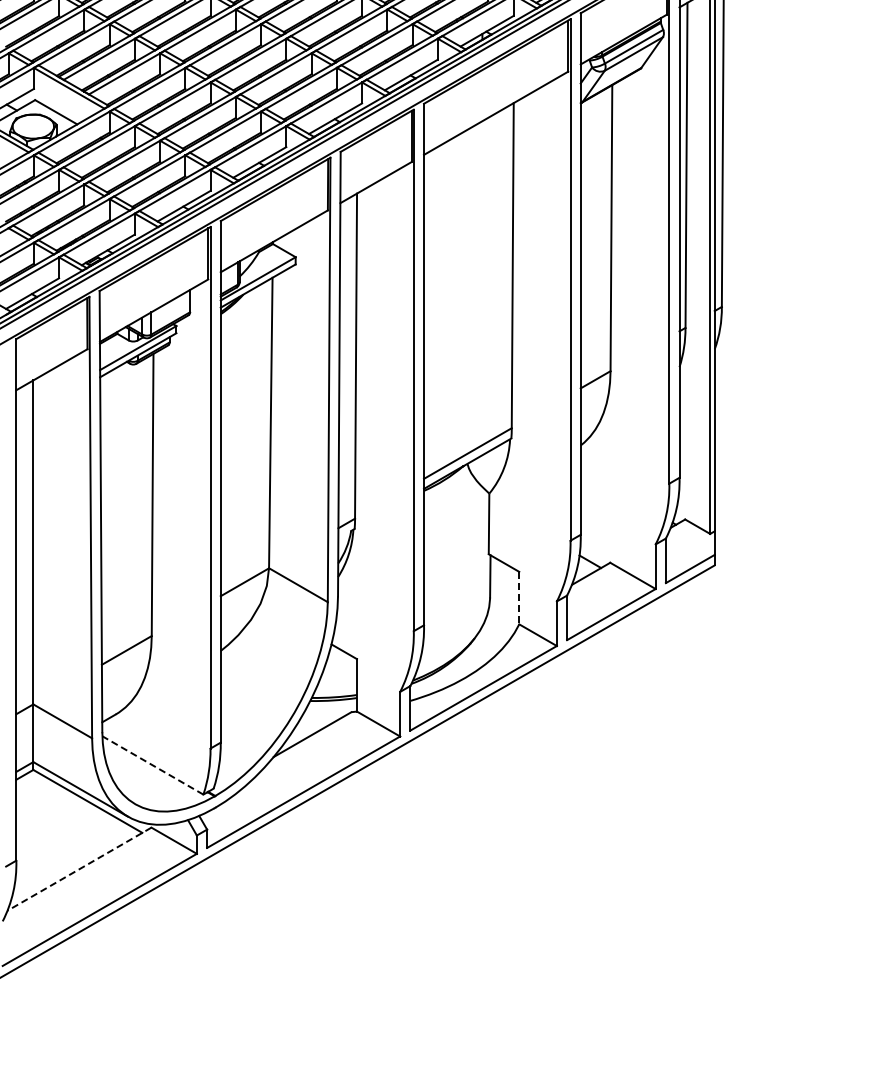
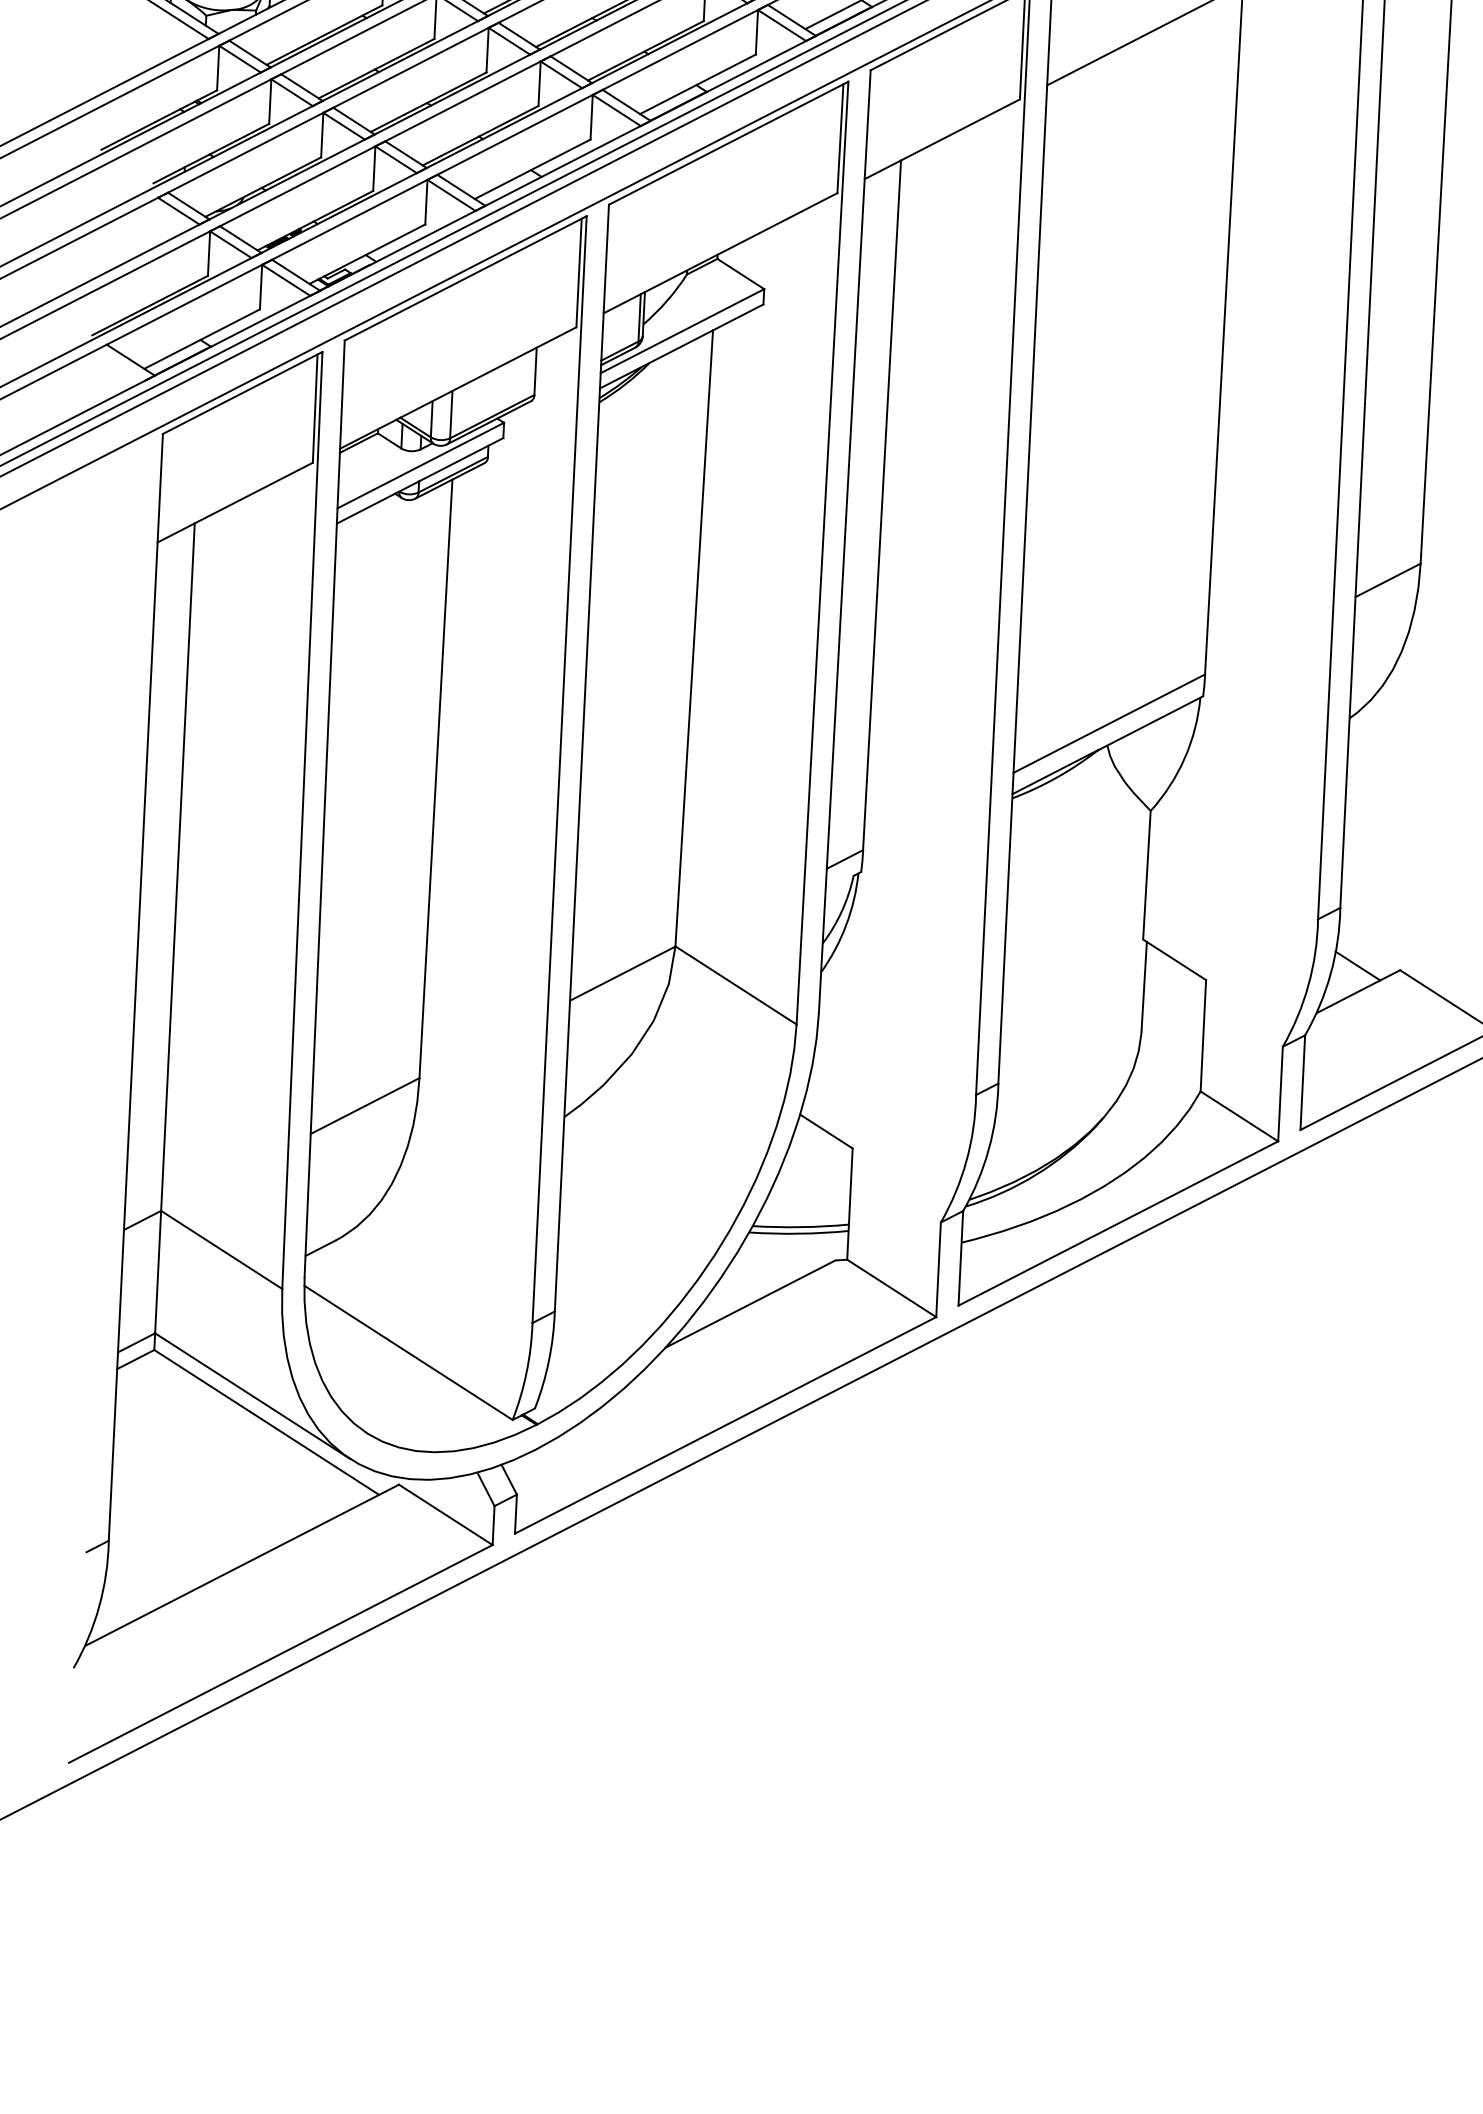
line: (519, 598) -> (1203, 1036), dashed -> solid
line: (152, 765) -> (407, 1352), dashed -> solid
line: (79, 869) -> (241, 1566), dashed -> solid

